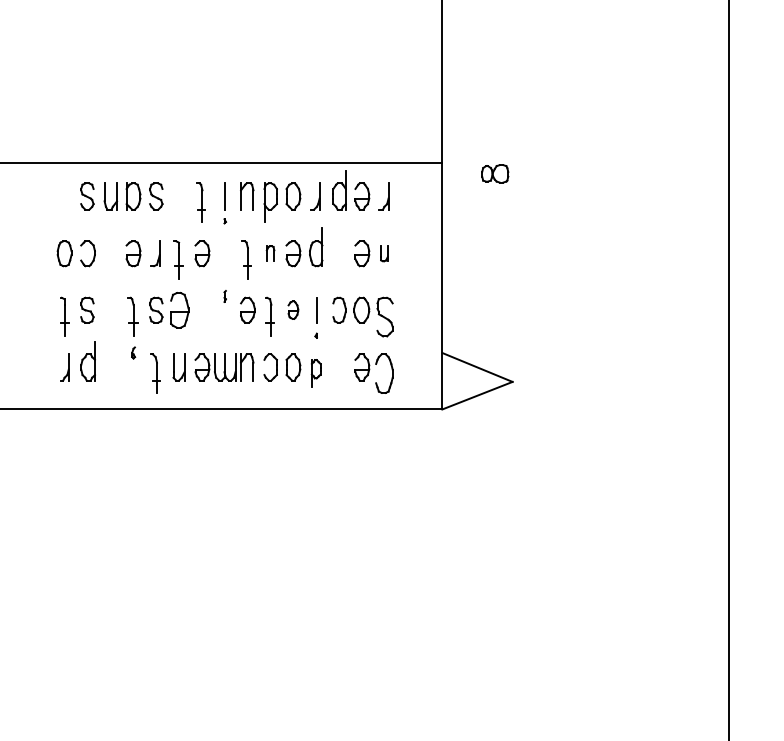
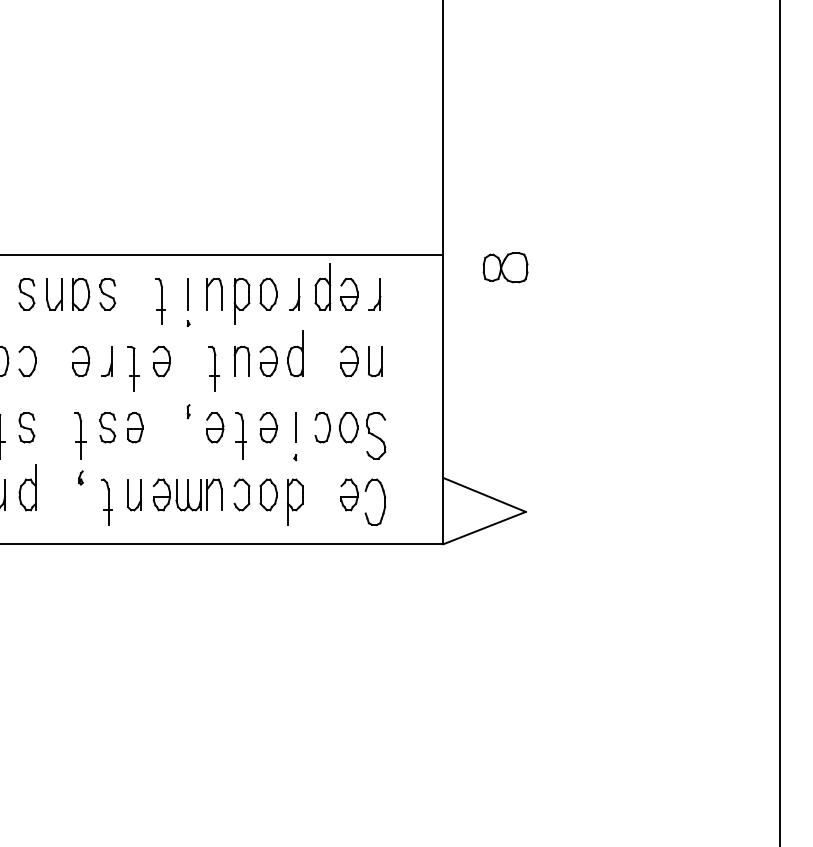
part: (494, 173) -> (504, 267), size x1.43
part: (270, 253) -> (241, 361), size x1.67
part: (384, 253) -> (375, 361), size x1.67
part: (179, 309) -> (134, 426), size x0.71
part: (293, 309) -> (268, 426), size x1.43
part: (316, 373) -> (295, 502), size x1.43

